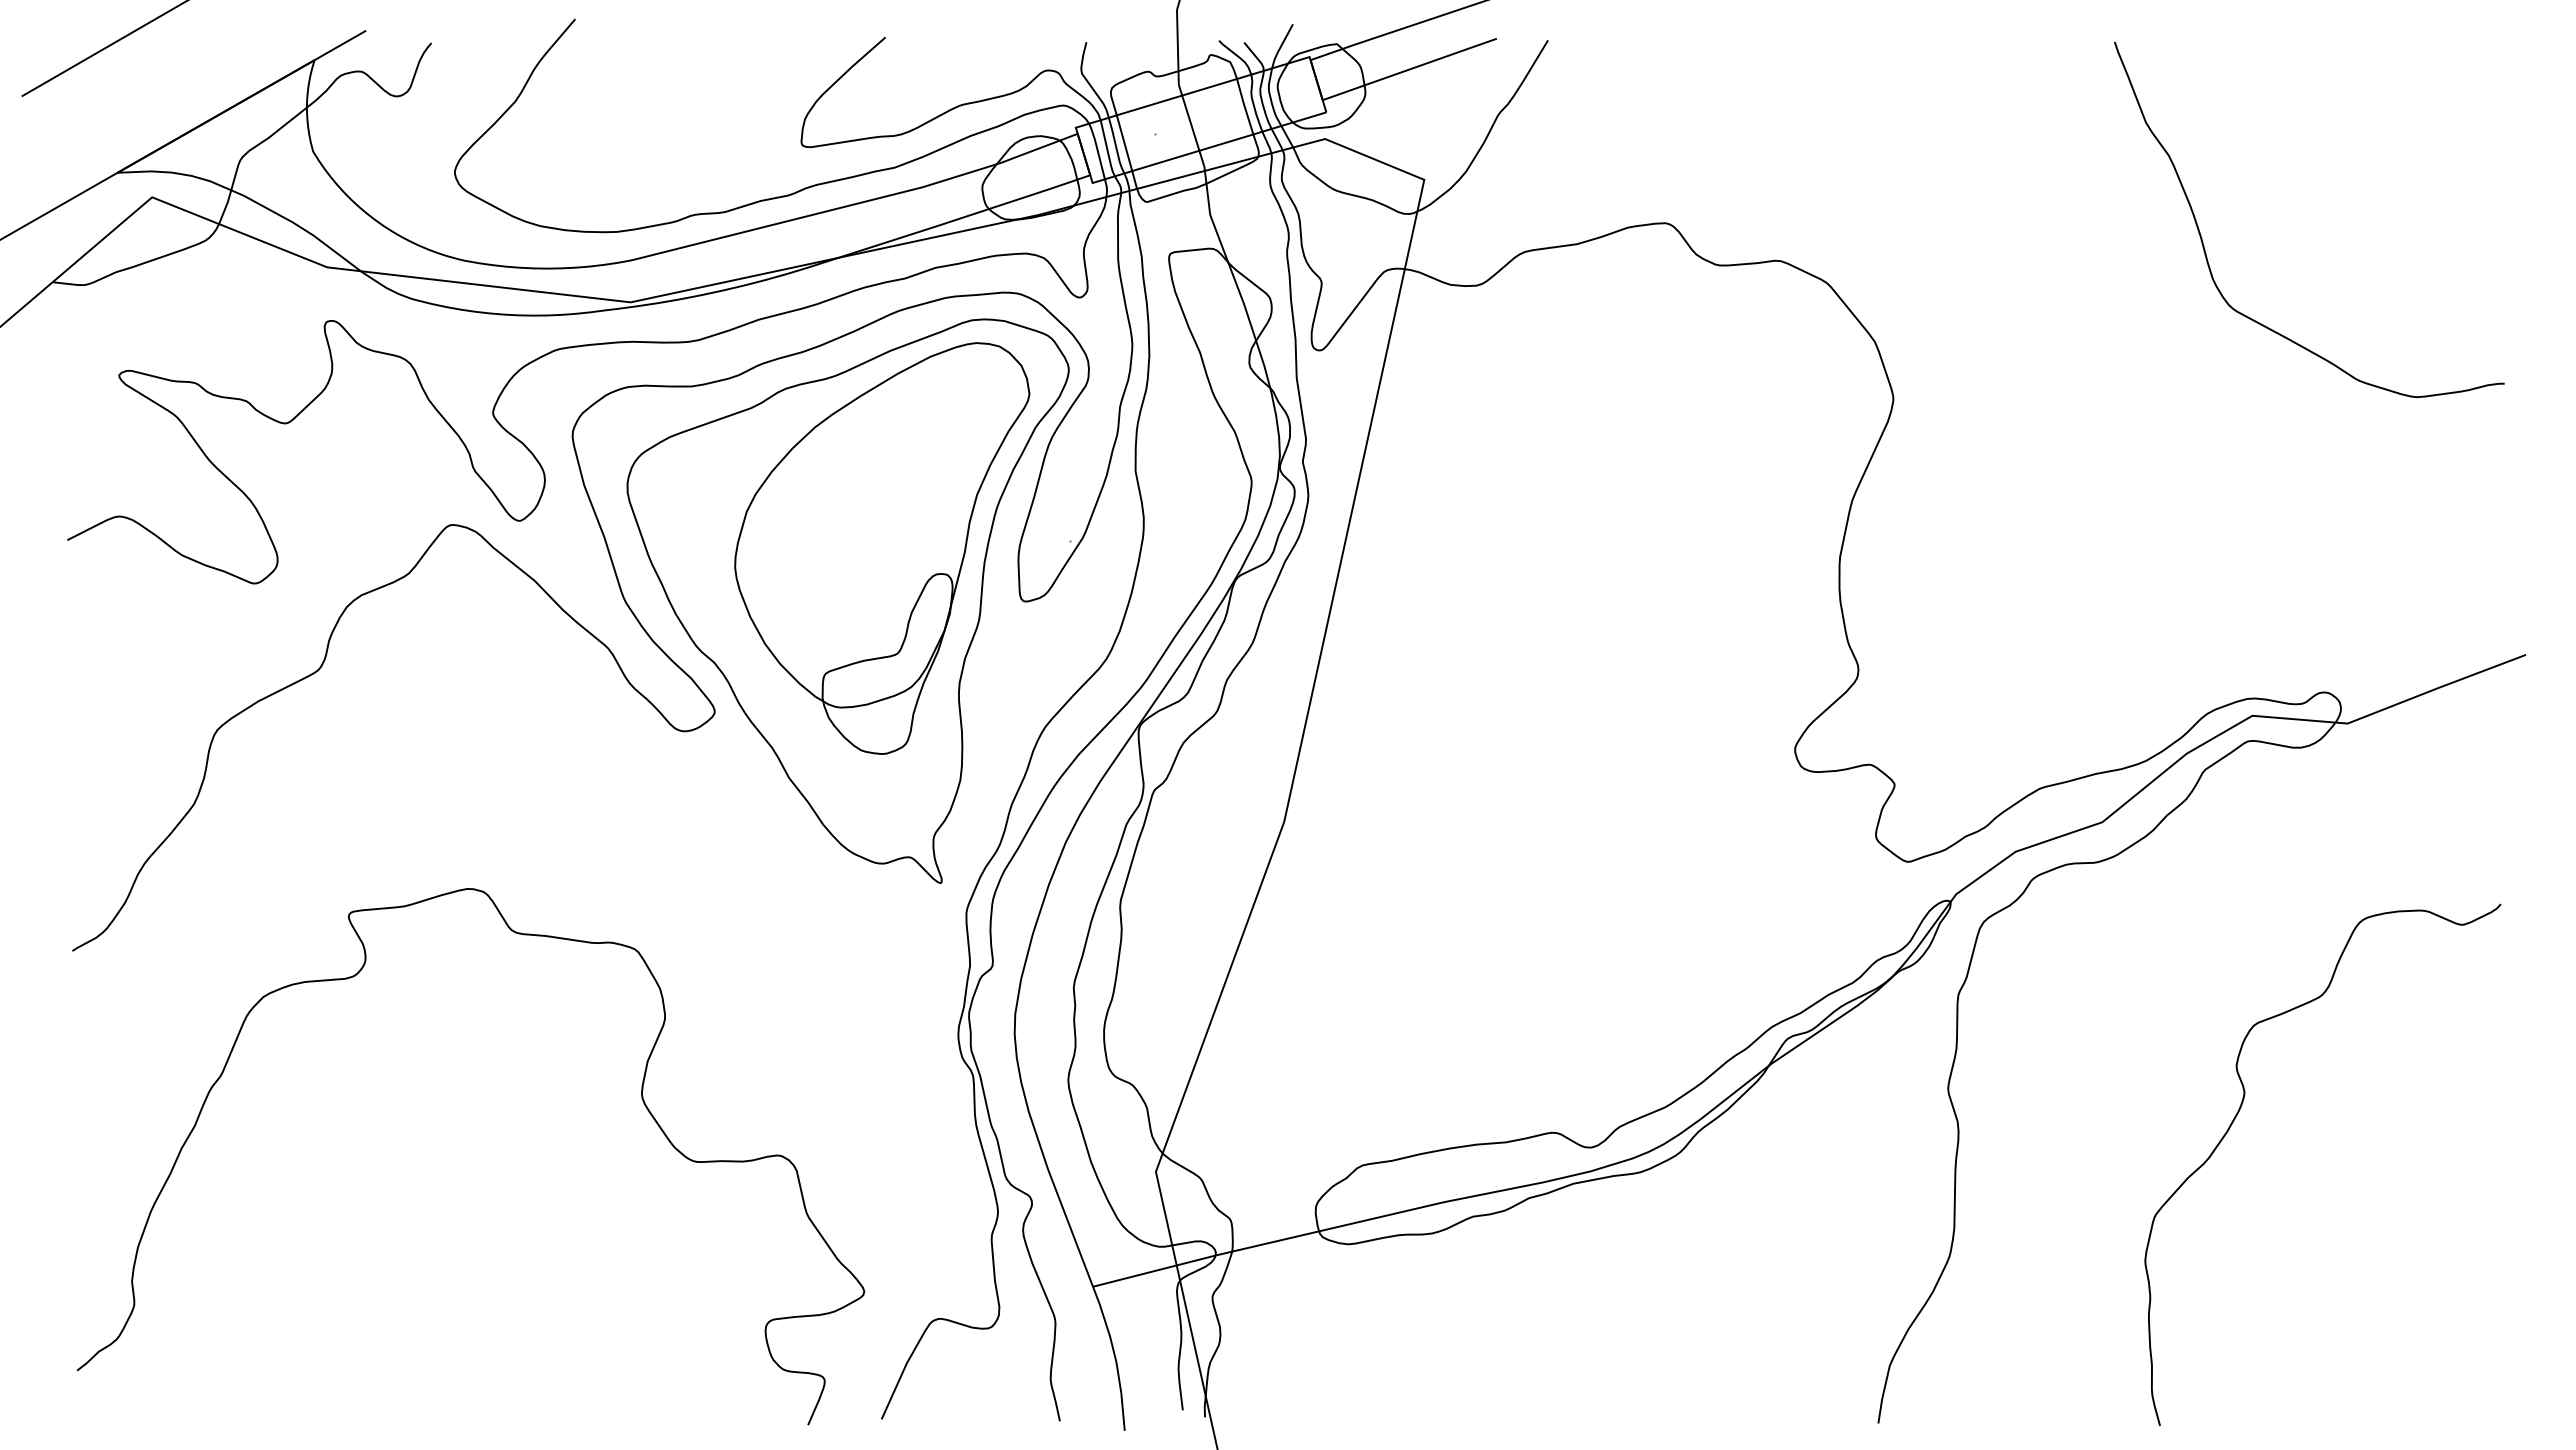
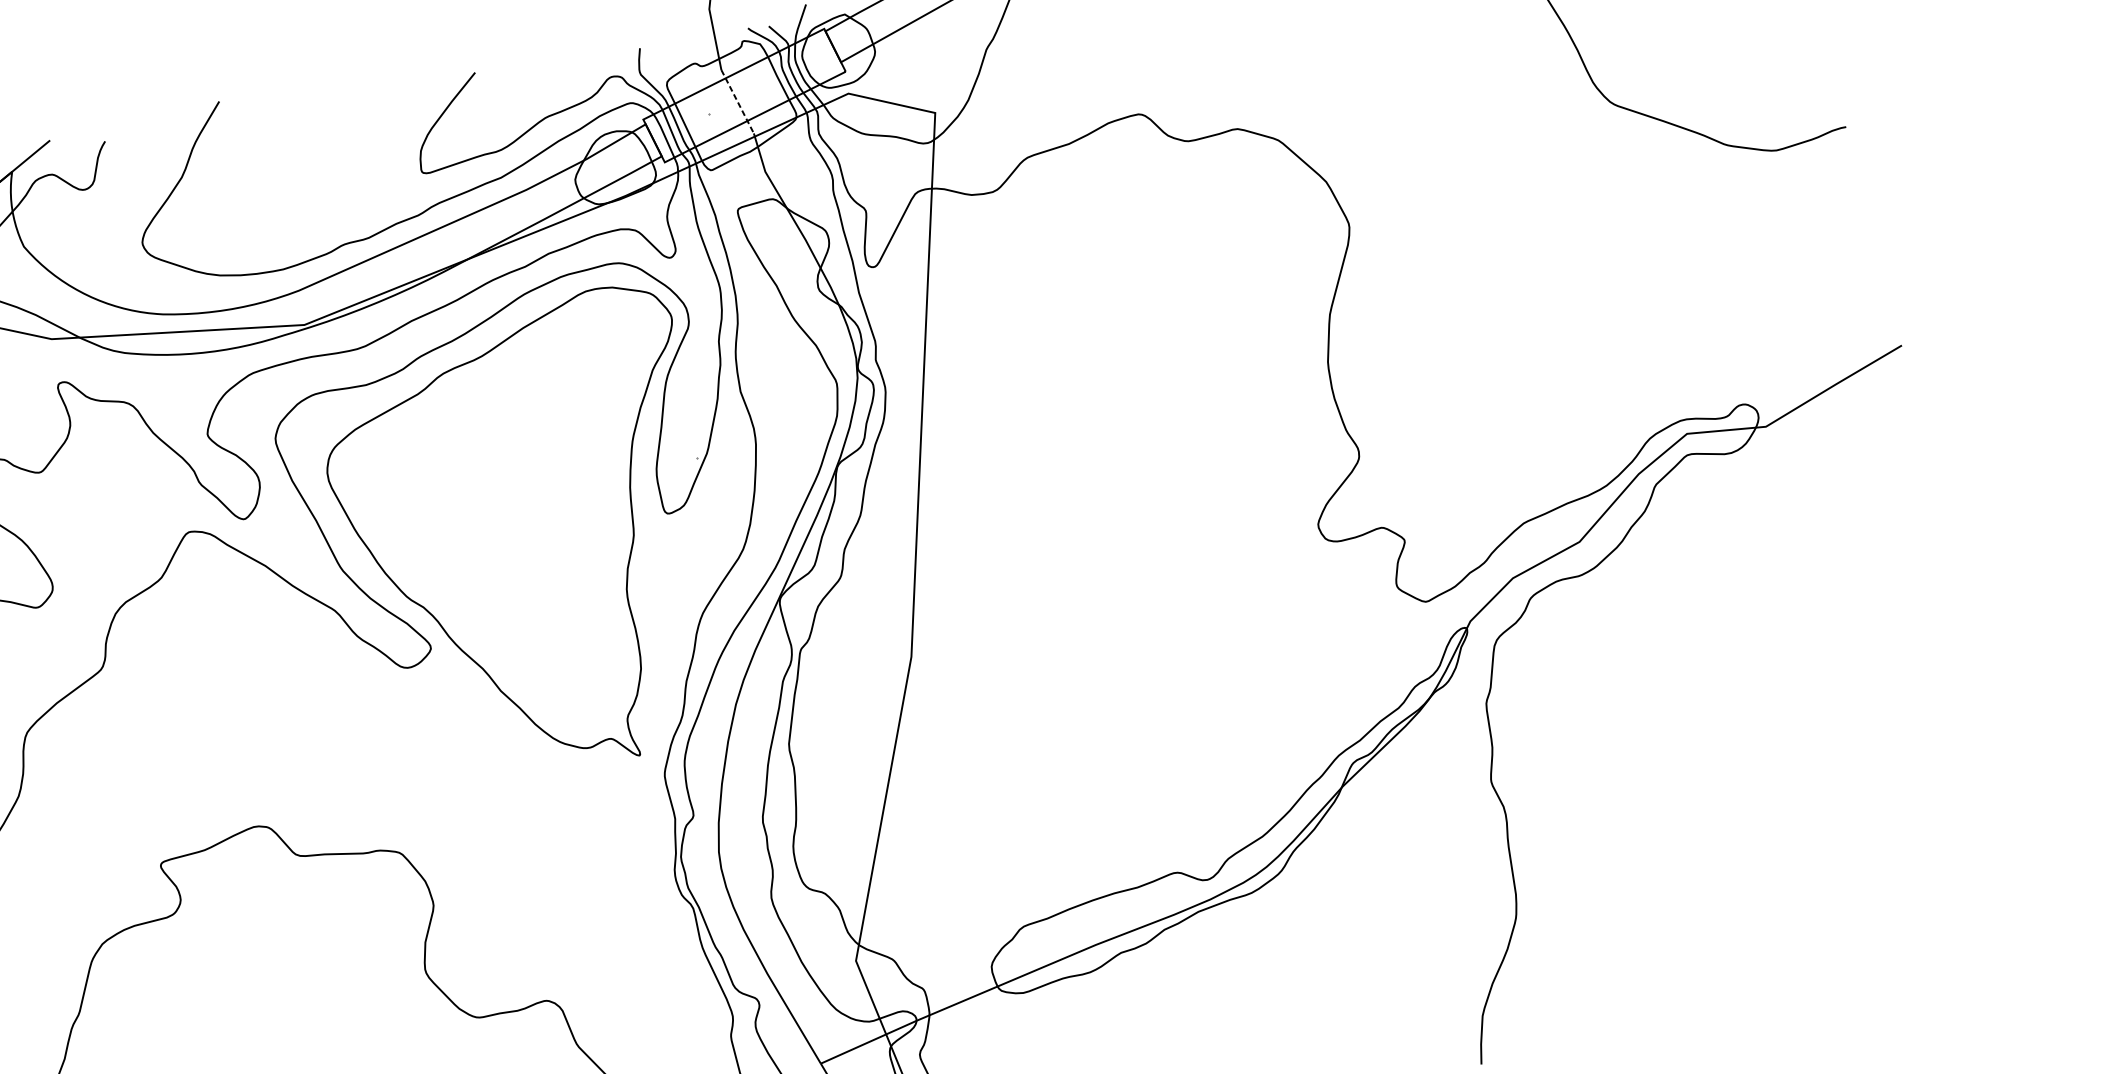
line: (1191, 126) -> (737, 102), solid -> dashed
part: (882, 548) -> (544, 490), removed
curve: (2239, 1112) -> (1732, 759), removed

